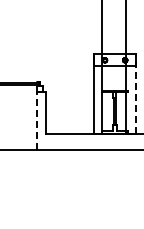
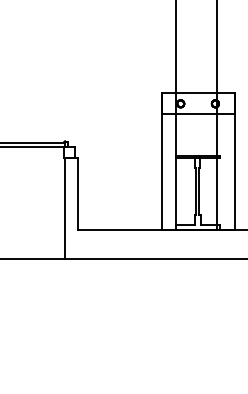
line: (136, 94) -> (234, 162), dashed -> solid
line: (37, 120) -> (64, 207), dashed -> solid

